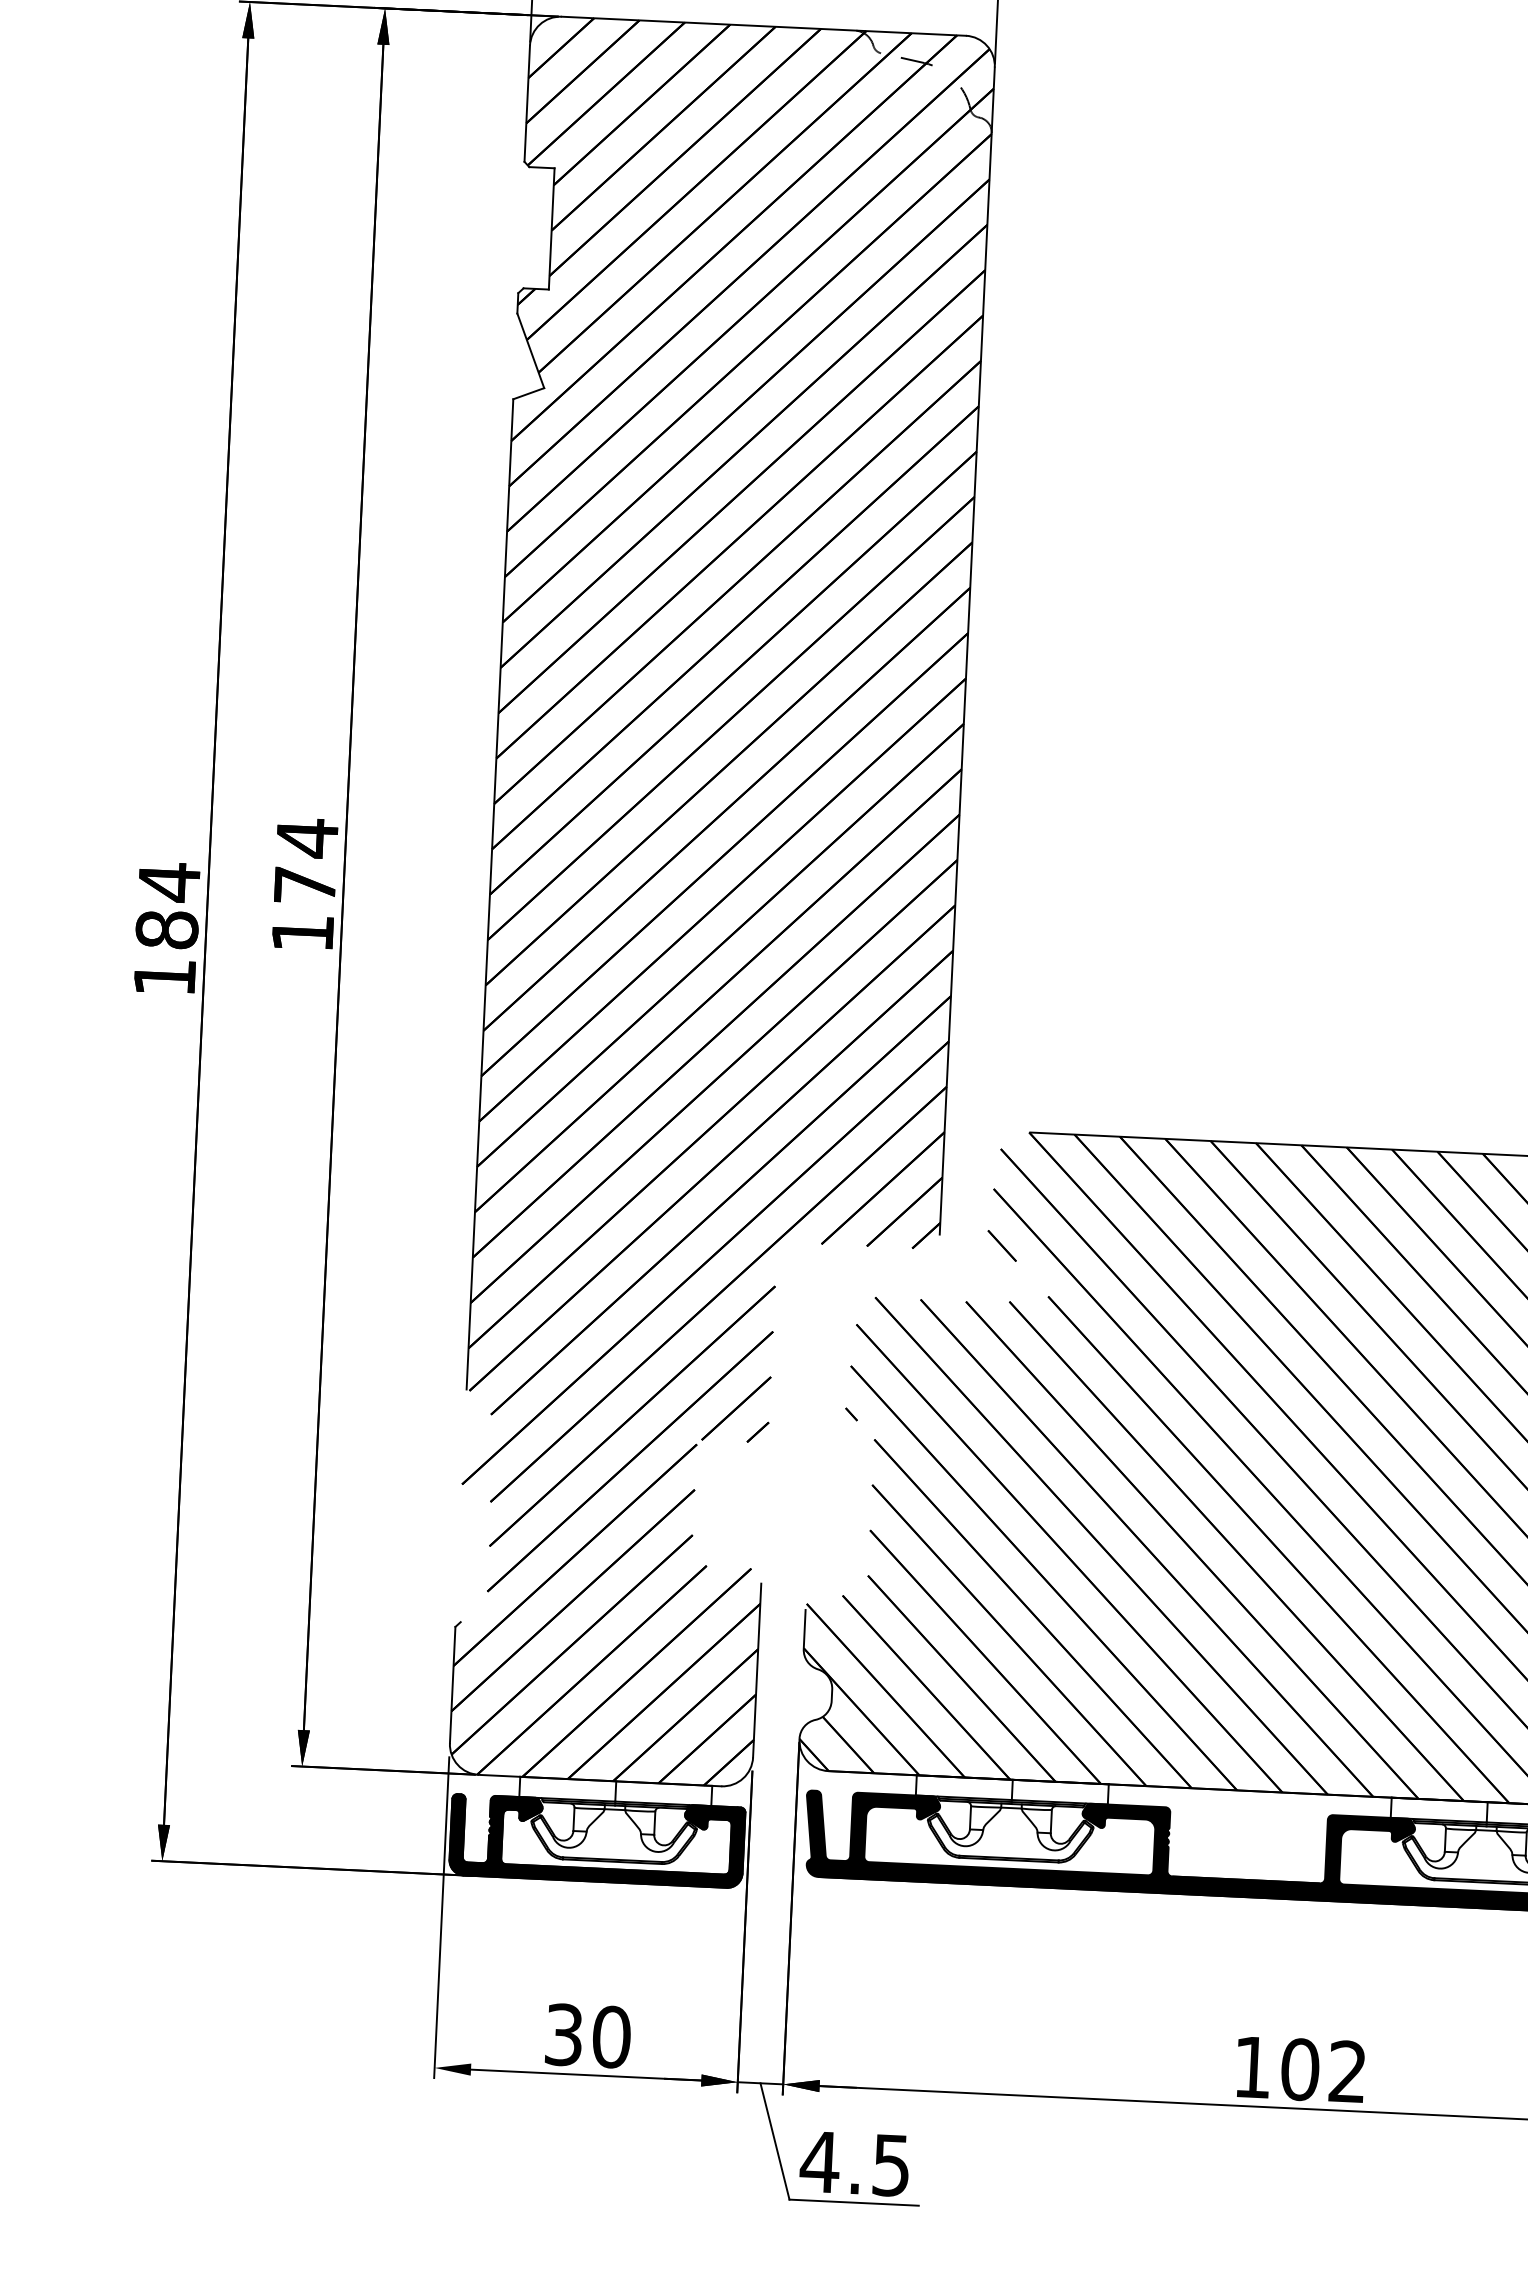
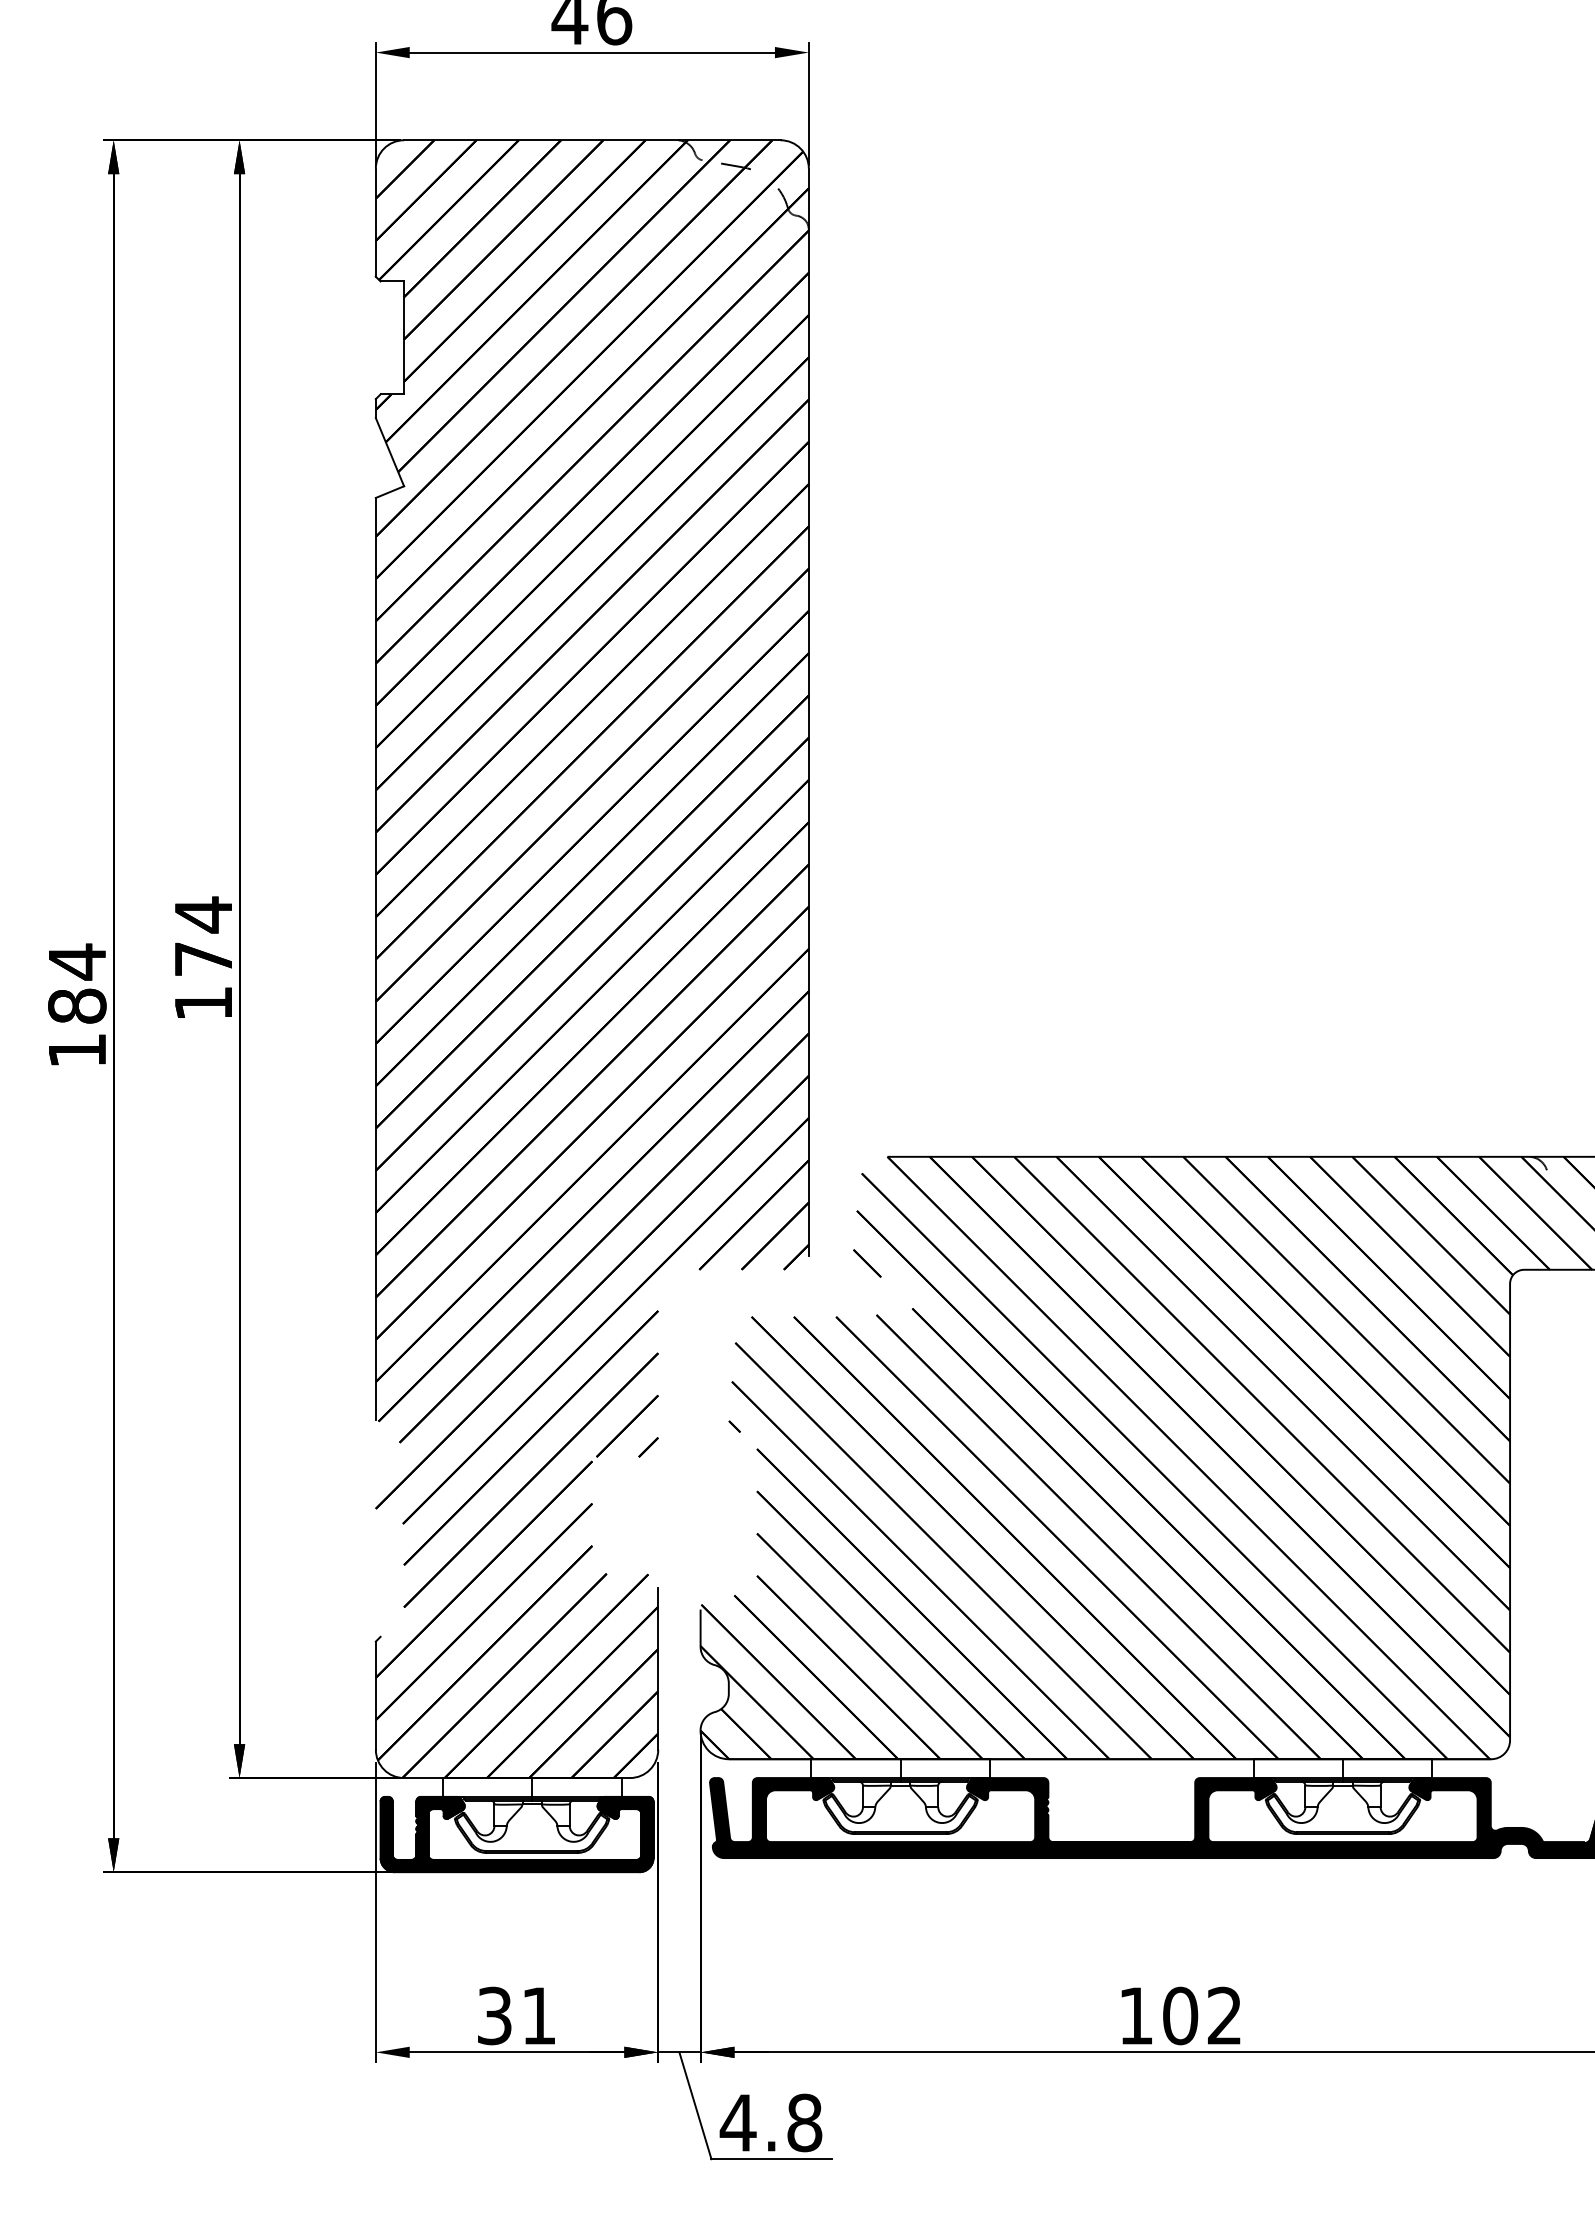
text: (611, 2036) -> (538, 2015), 30 -> 31
text: (891, 2164) -> (804, 2122), 4.5 -> 4.8

